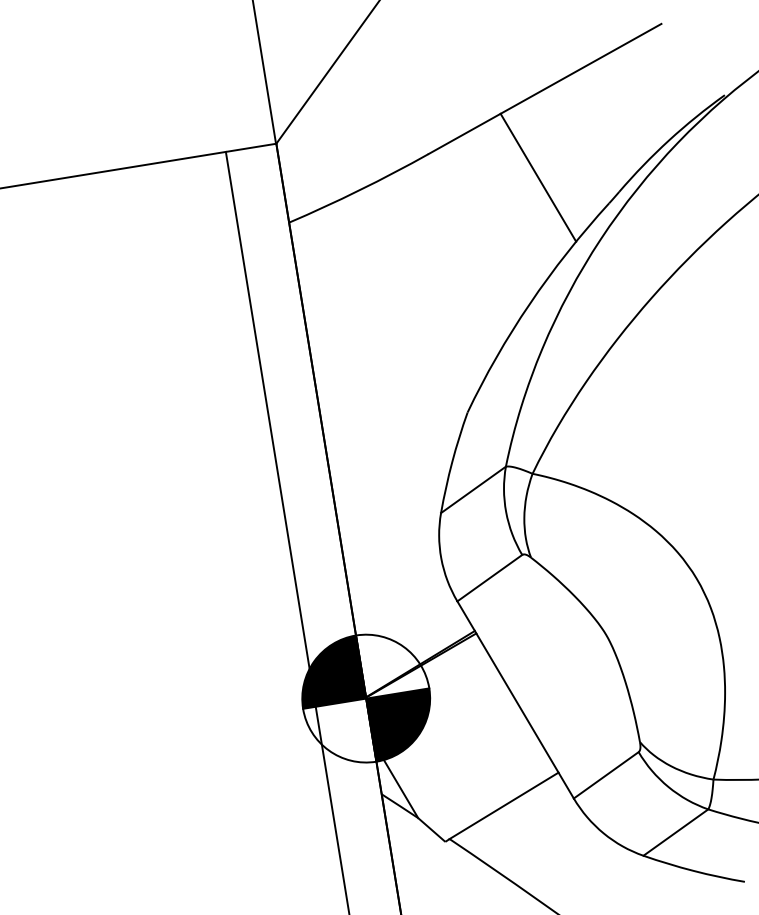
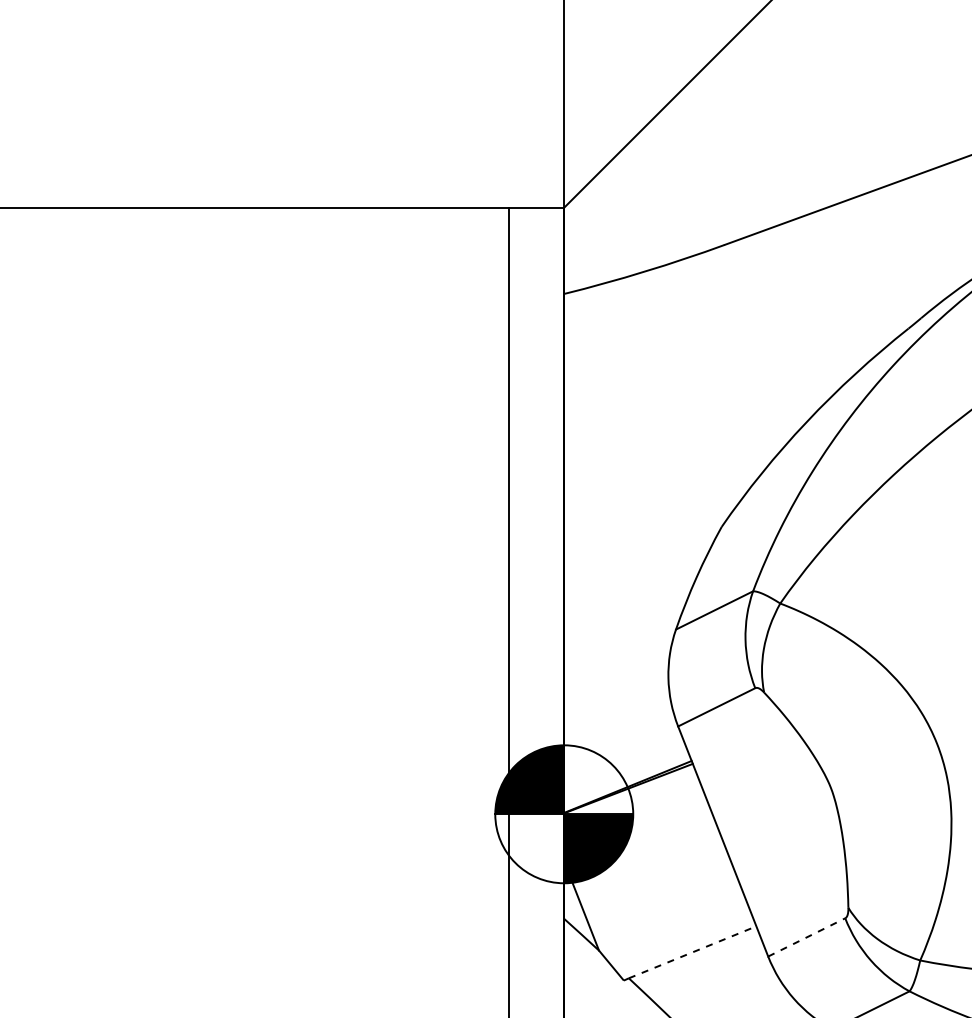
line: (538, 177) -> (837, 288), removed
line: (606, 775) -> (807, 937), solid -> dashed
line: (503, 806) -> (692, 952), solid -> dashed

